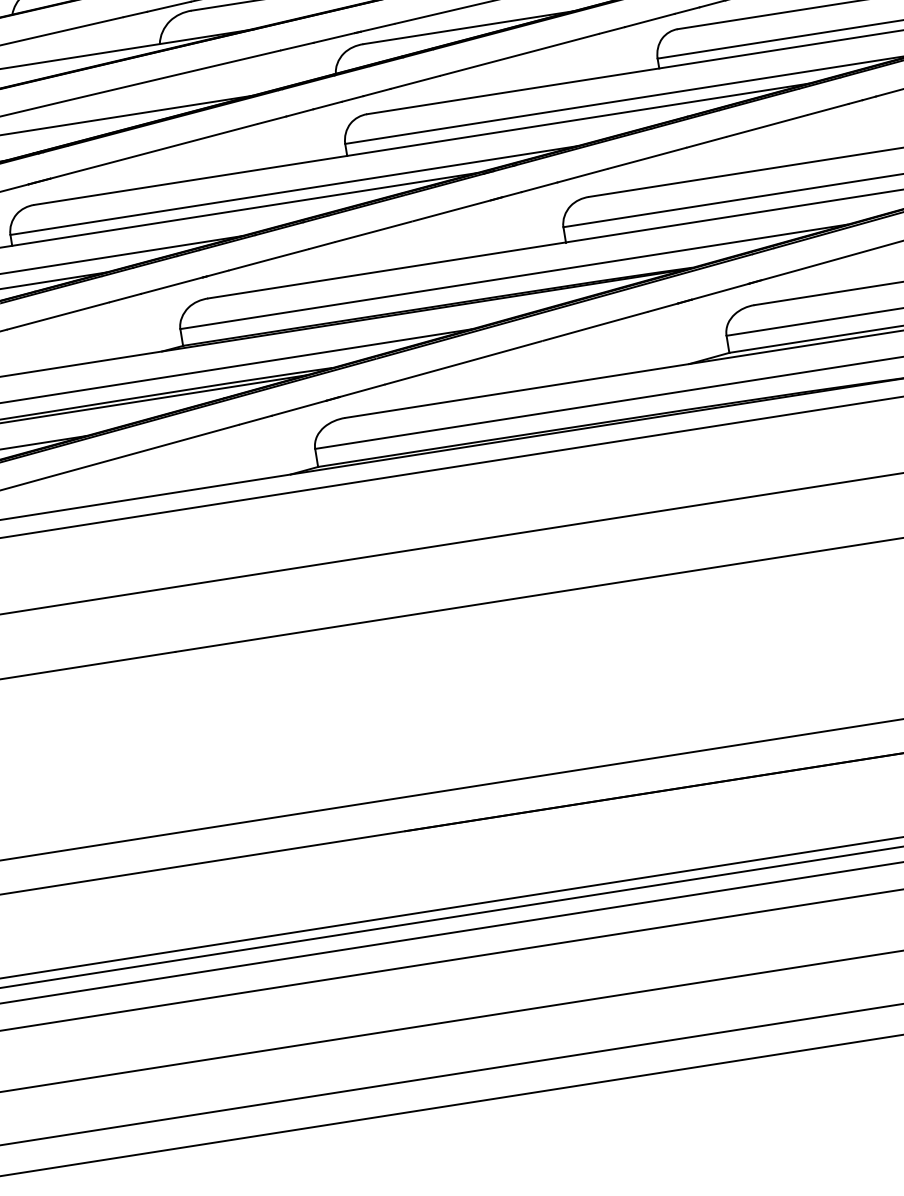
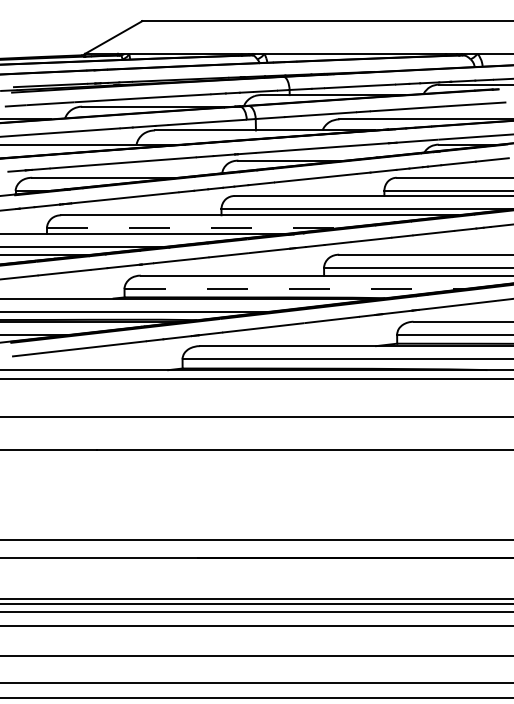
line: (294, 190) -> (192, 228), solid -> dashed
line: (513, 276) -> (295, 288), solid -> dashed

